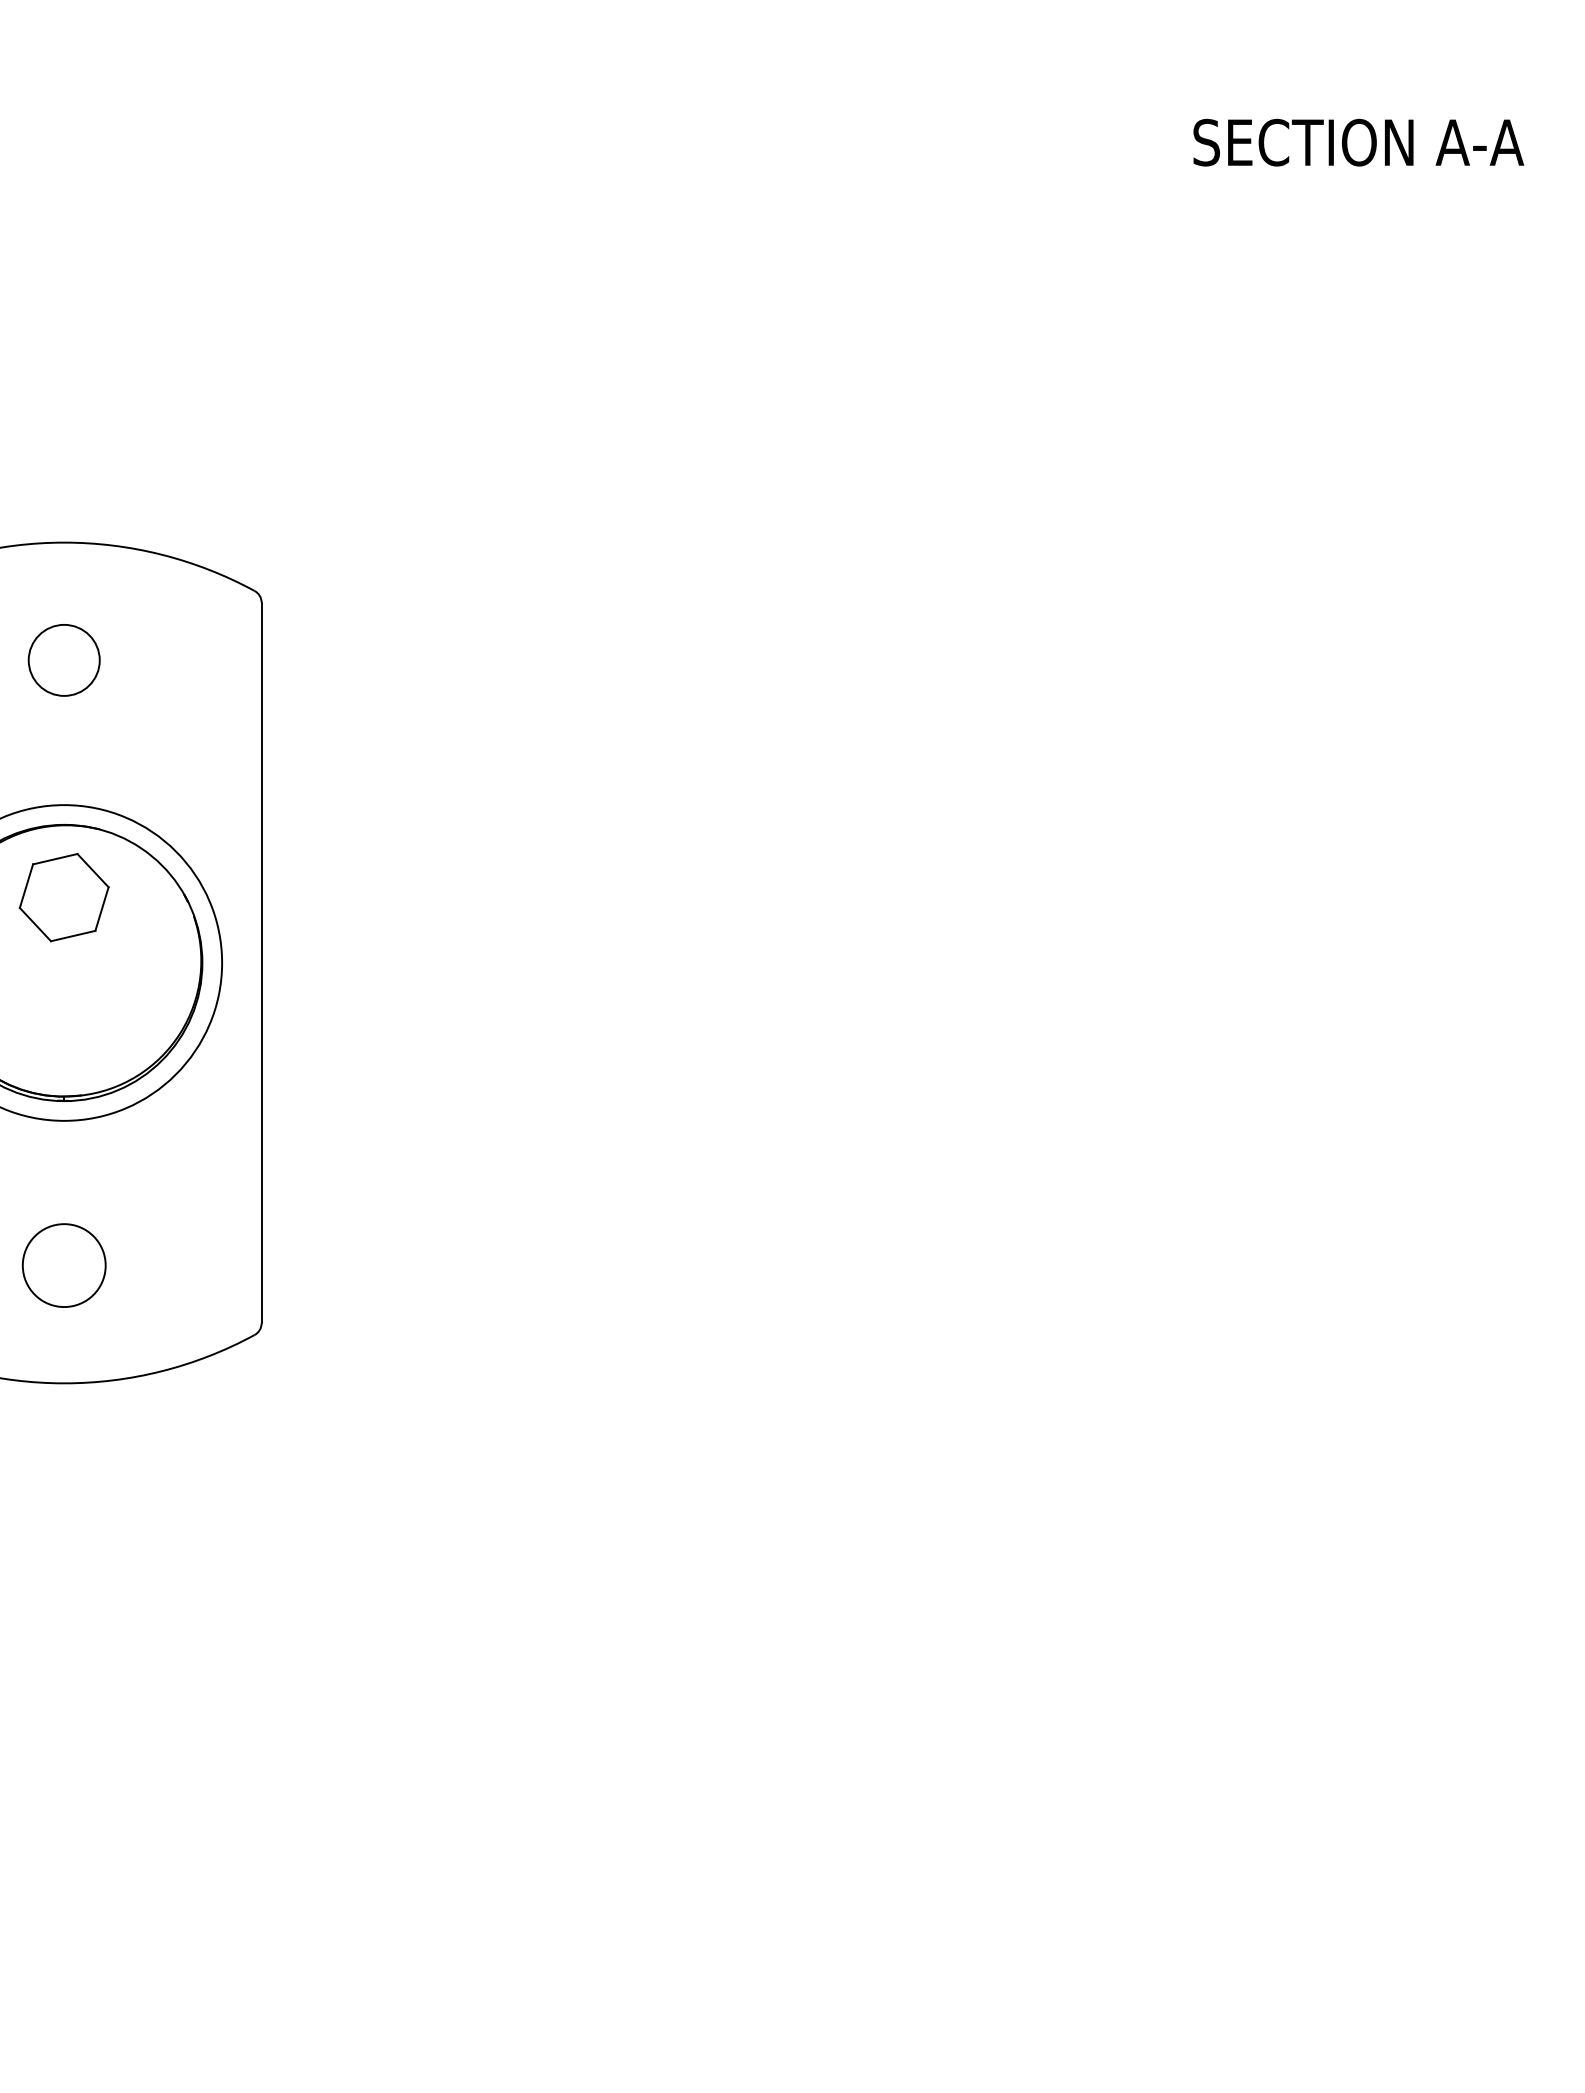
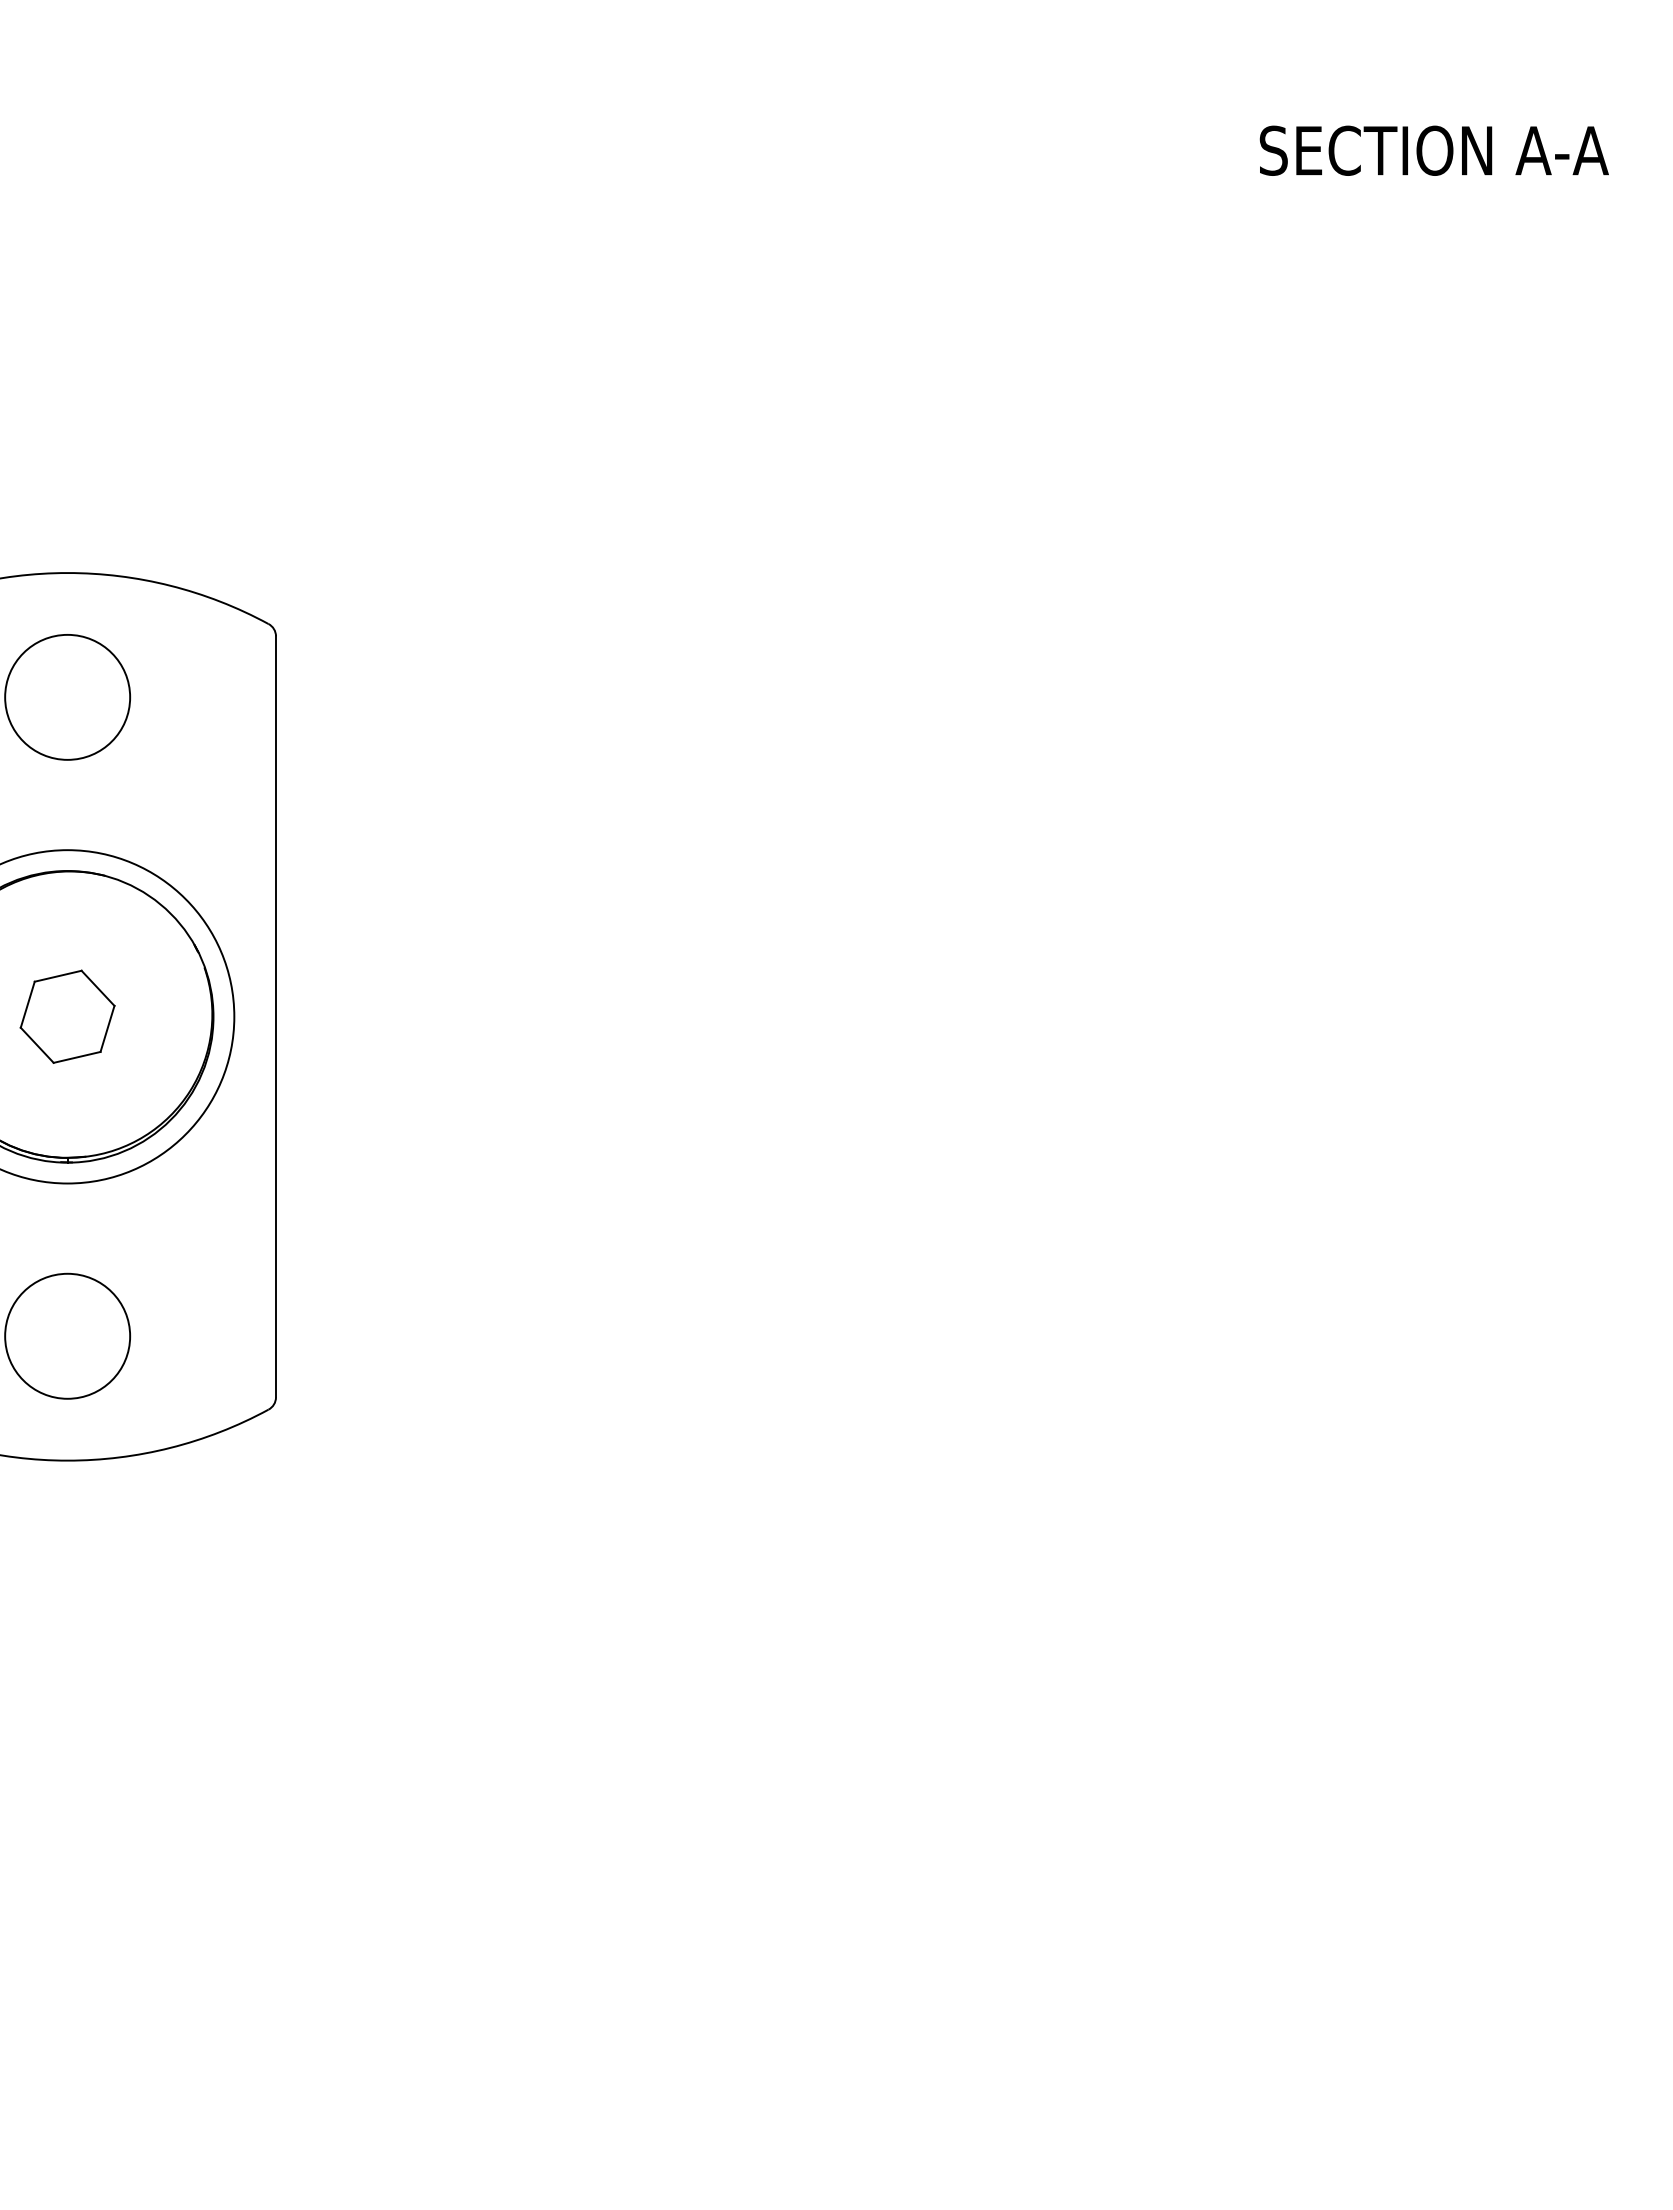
circle: (64, 659) -> (67, 696), size x1.67
part: (64, 897) -> (67, 1016), moved
circle: (64, 1264) -> (67, 1335), size x1.43

